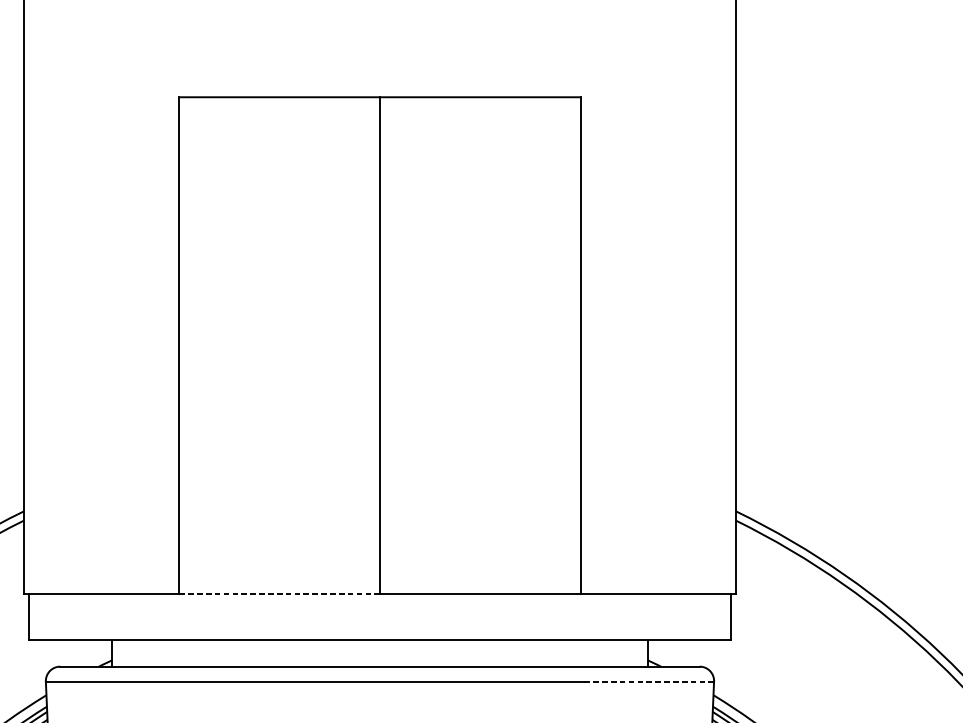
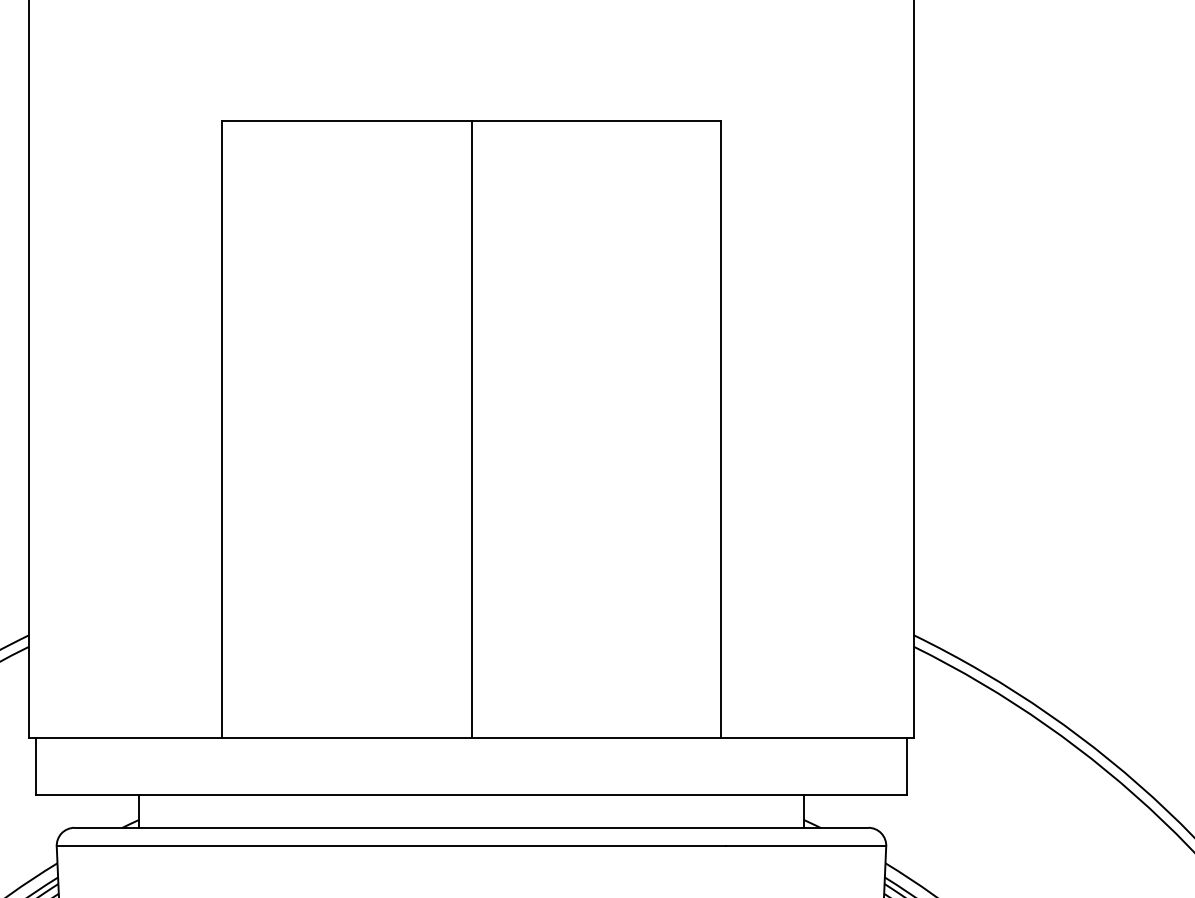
line: (279, 594) -> (346, 738), dashed -> solid
line: (649, 681) -> (805, 846), dashed -> solid

